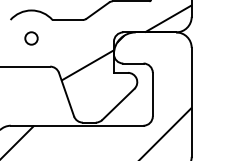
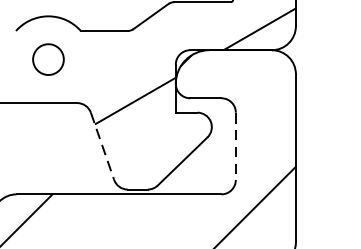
circle: (31, 38) -> (48, 59), size x1.6
line: (66, 94) -> (102, 146), solid -> dashed
line: (152, 94) -> (235, 146), solid -> dashed

